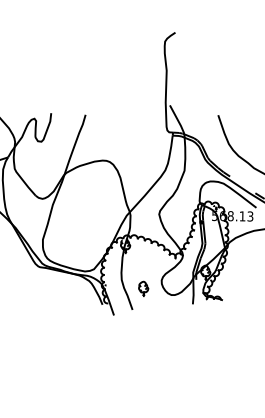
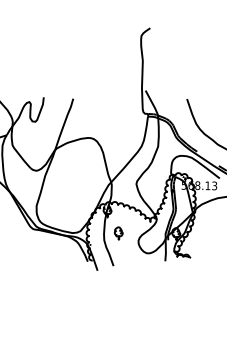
part: (143, 288) -> (118, 233), moved

